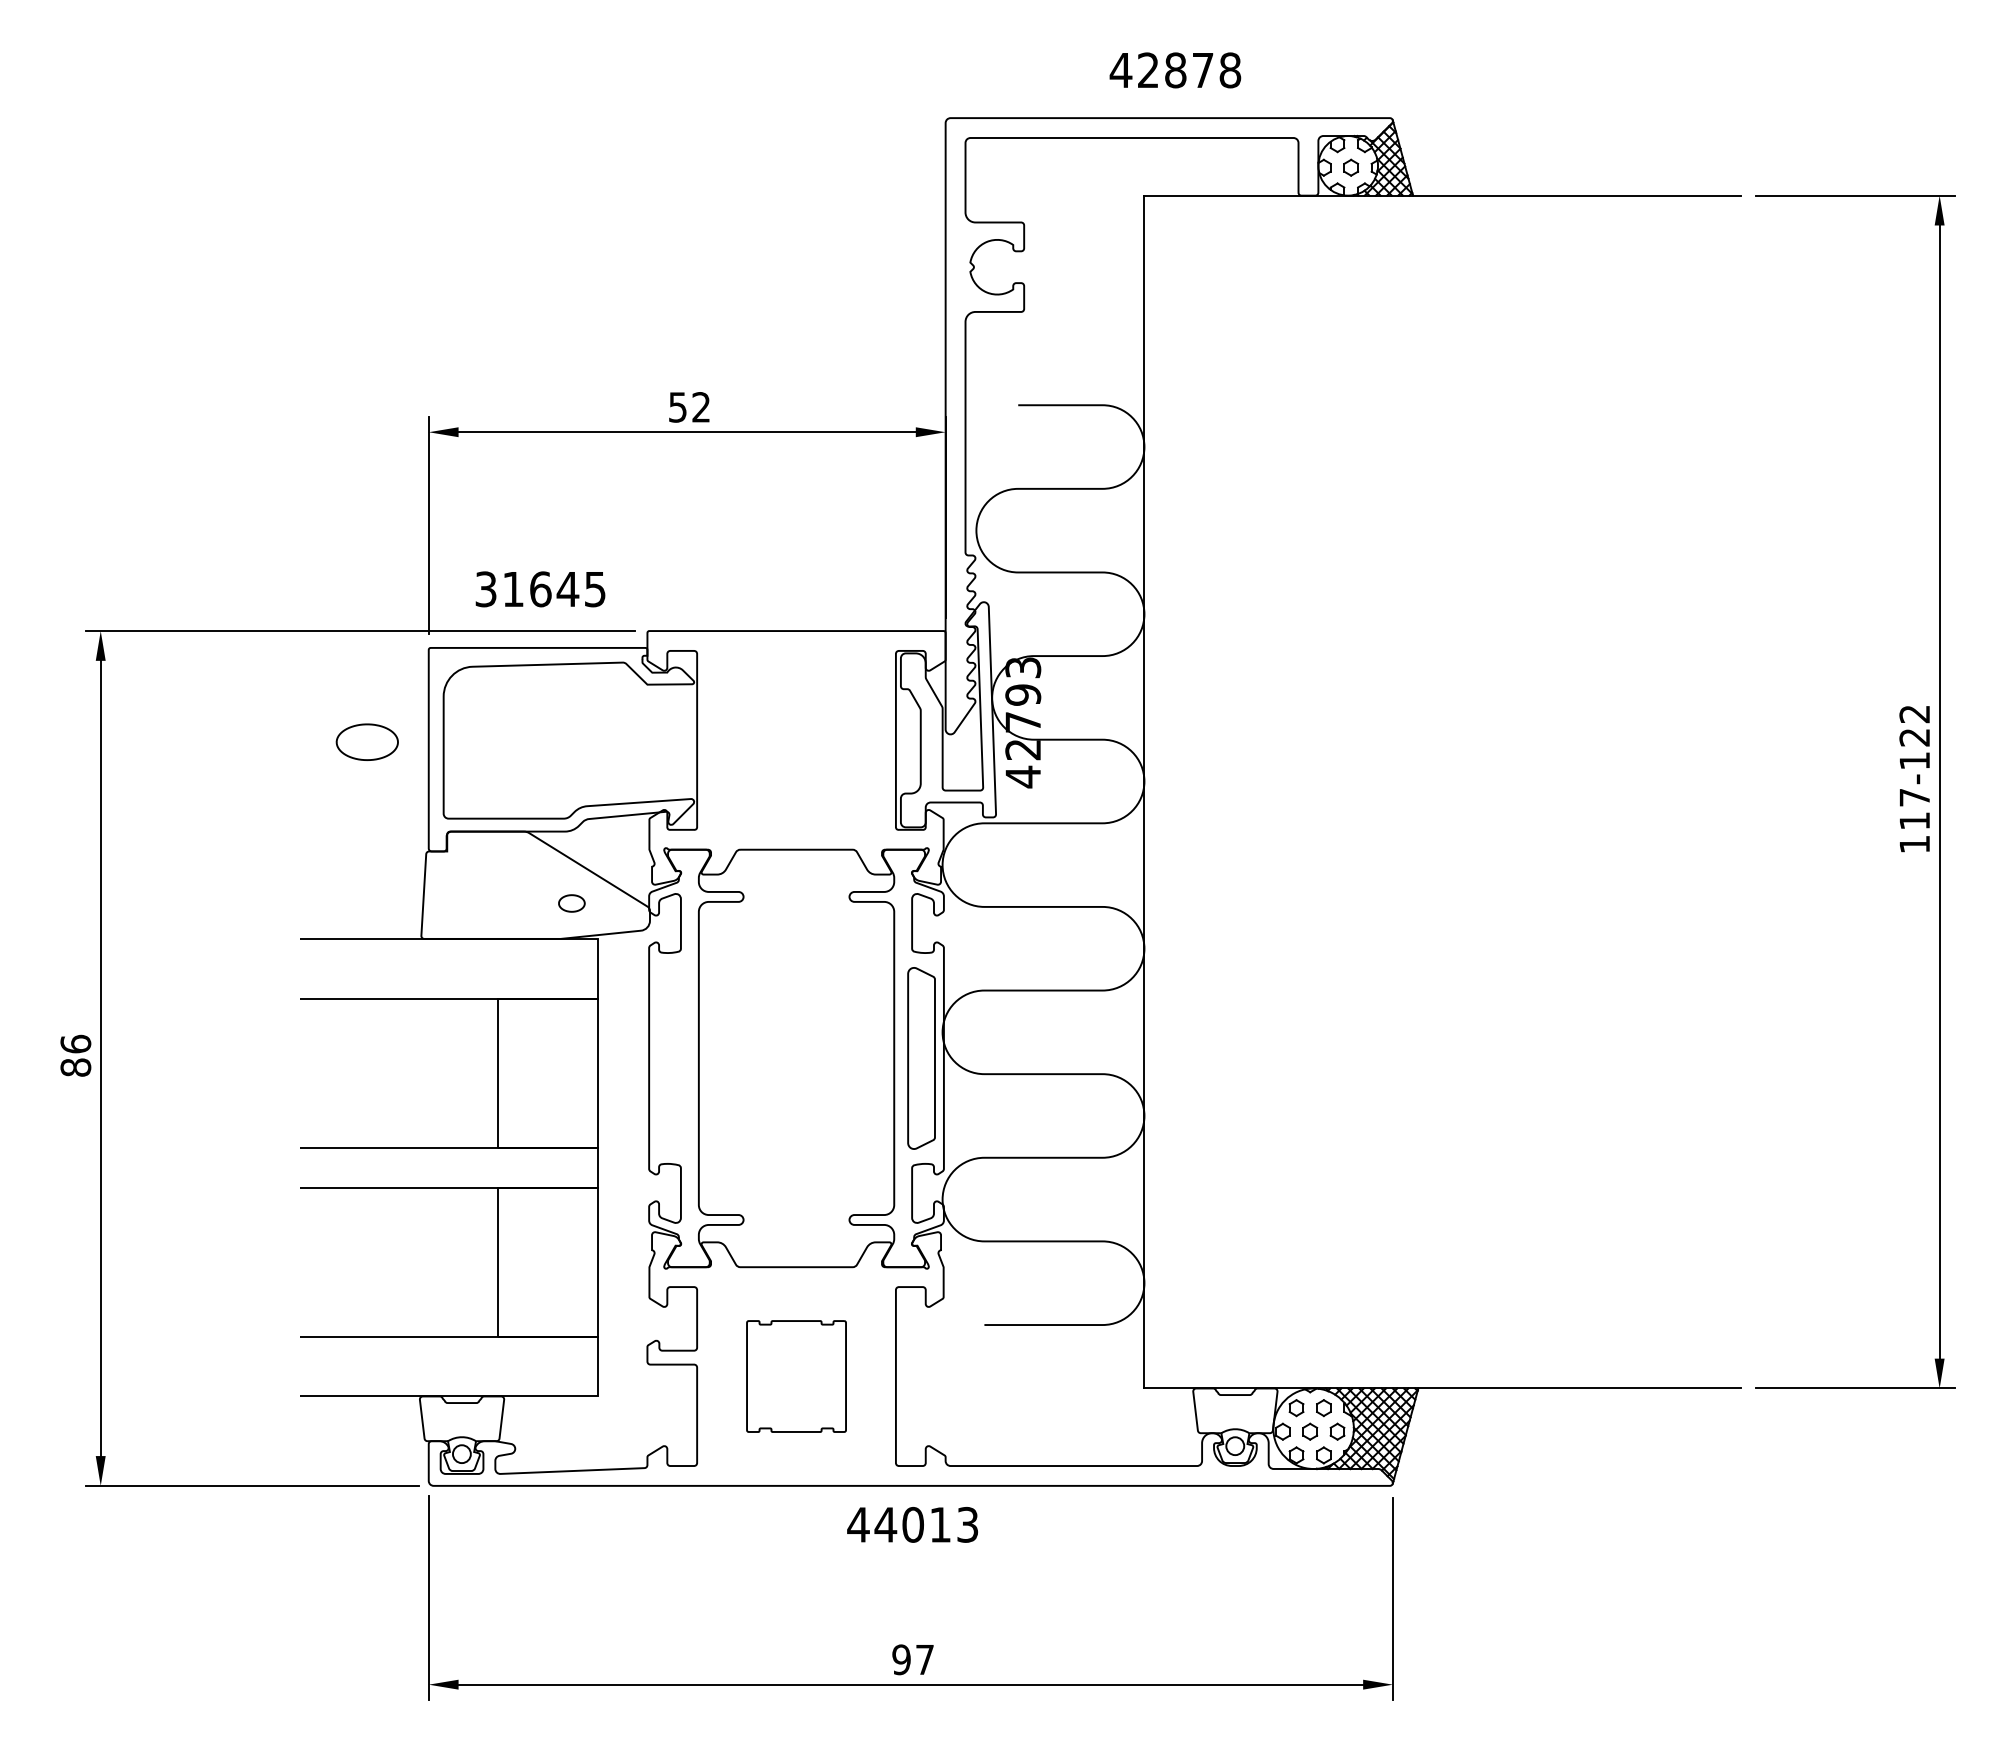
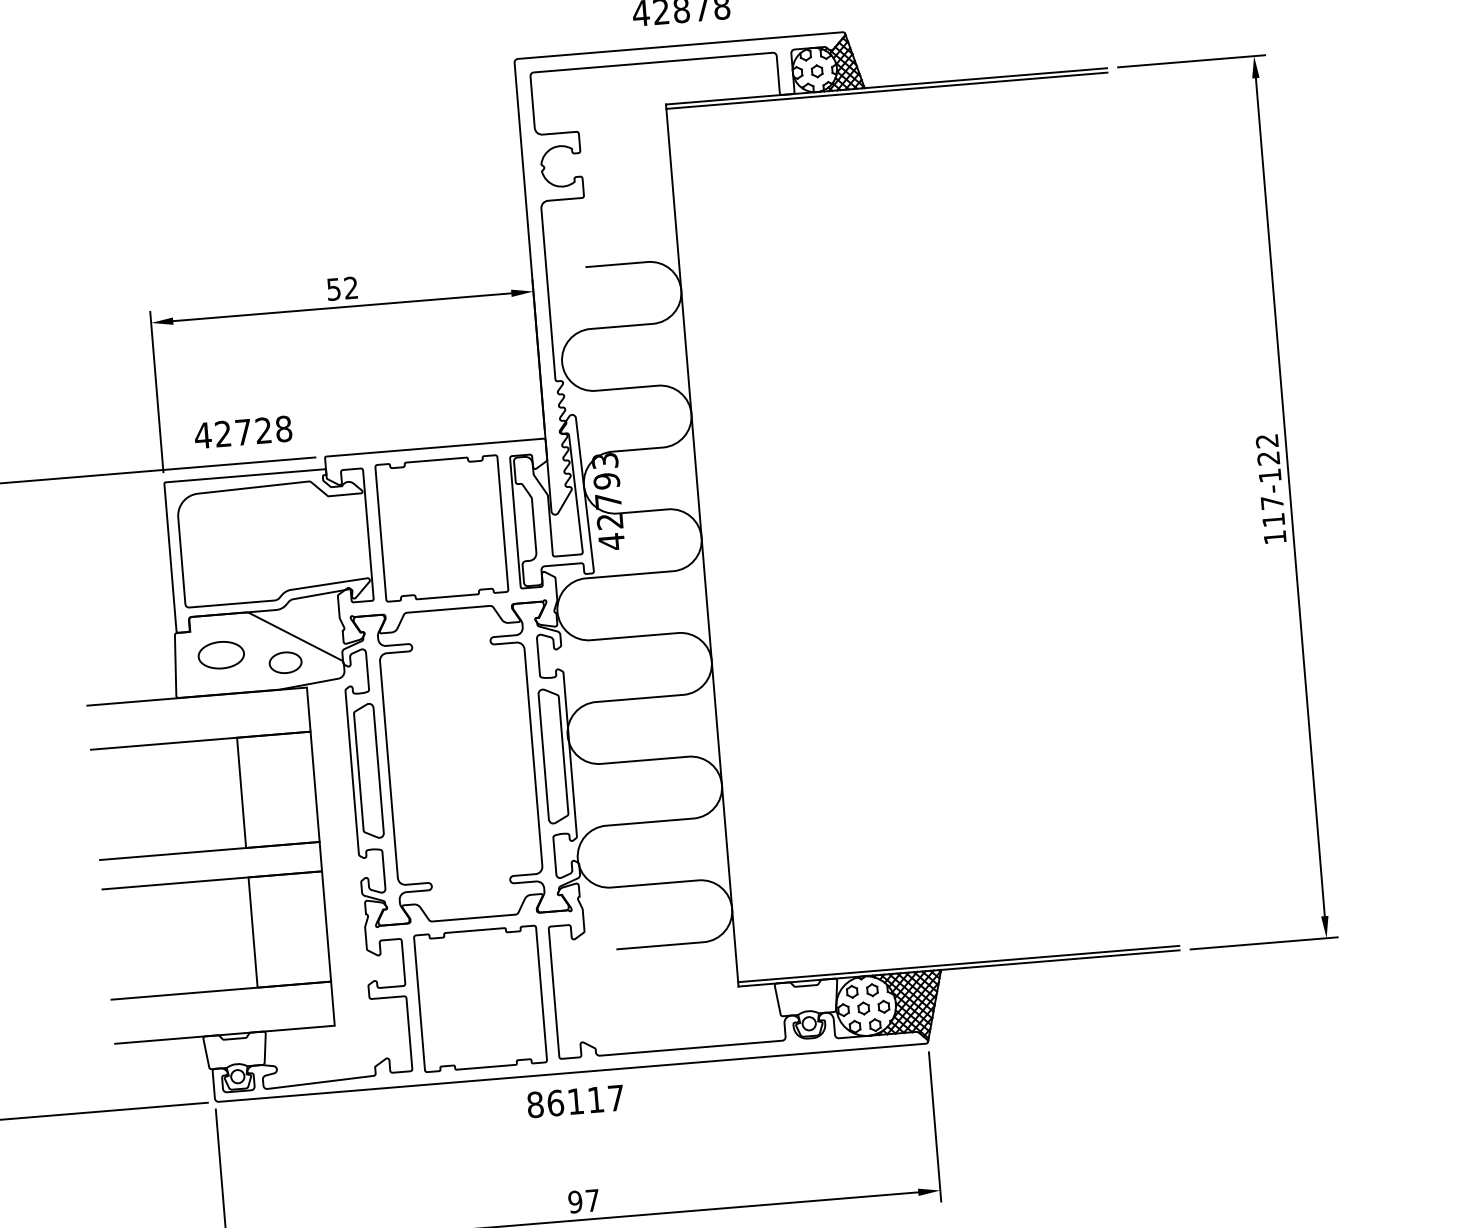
line: (1442, 201) -> (886, 90), added
text: (540, 589) -> (243, 432), 31645 -> 42728
part: (796, 740) -> (441, 528), added
part: (366, 741) -> (220, 654), moved
part: (571, 903) -> (285, 662), size x1.67
part: (671, 1058) -> (368, 771), added
part: (796, 1376) -> (480, 998), size x1.67
line: (1442, 1382) -> (958, 964), added
text: (912, 1524) -> (575, 1101), 44013 -> 86117

